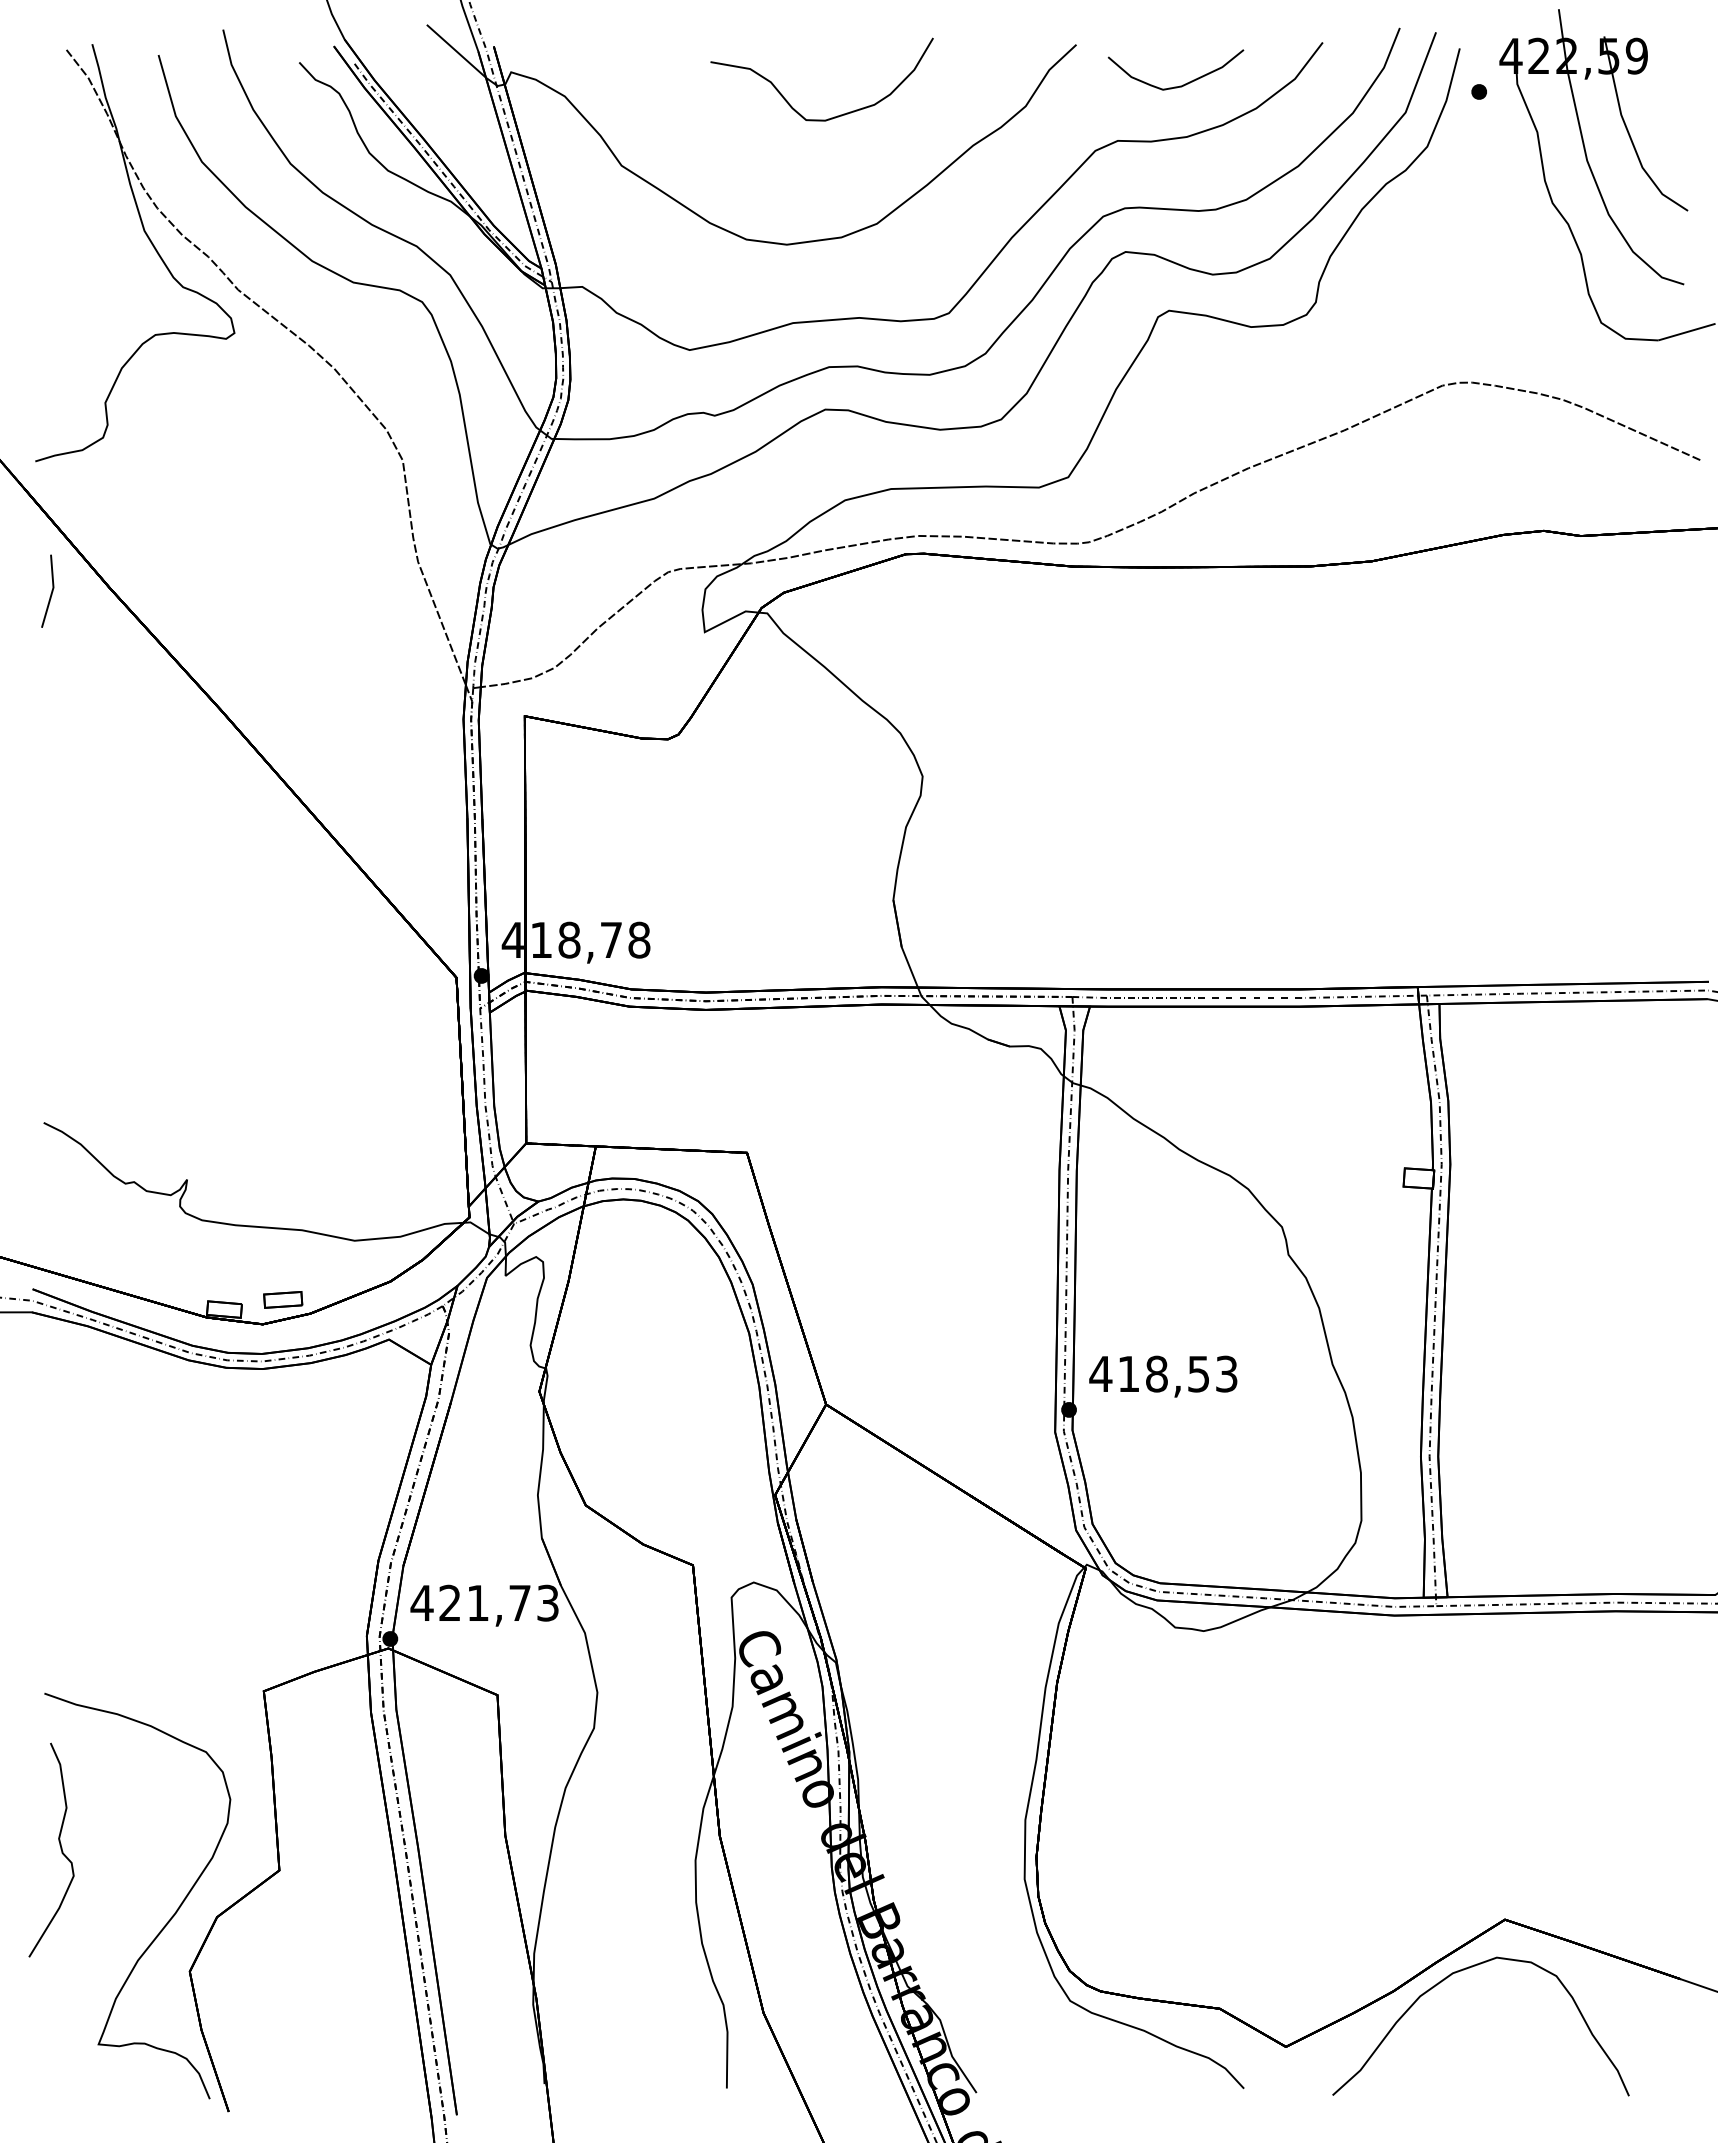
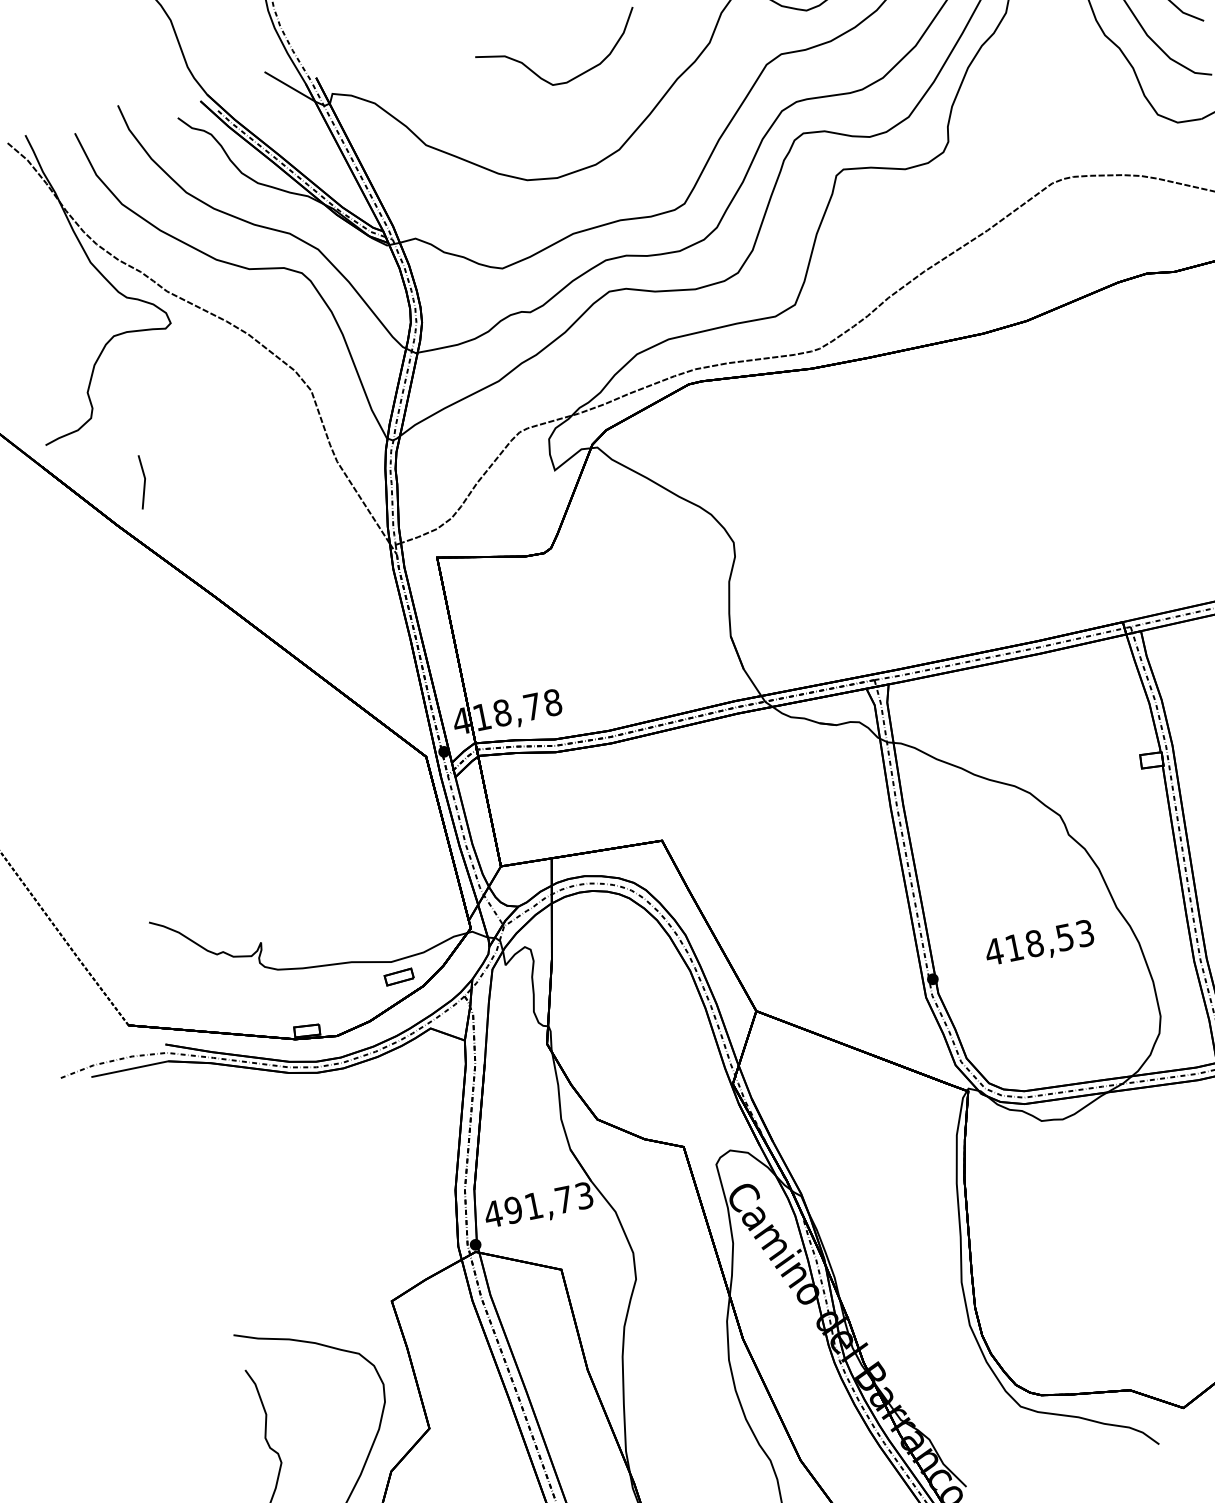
line: (51, 590) -> (144, 481), moved
part: (283, 1299) -> (399, 976), moved
text: (1163, 1376) -> (1039, 944), moved
text: (450, 1602) -> (513, 1209), 421,73 -> 491,73

